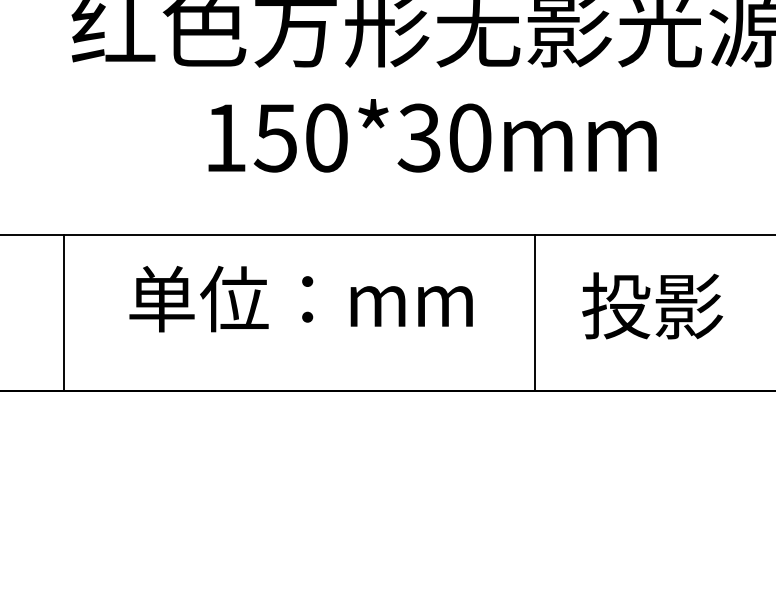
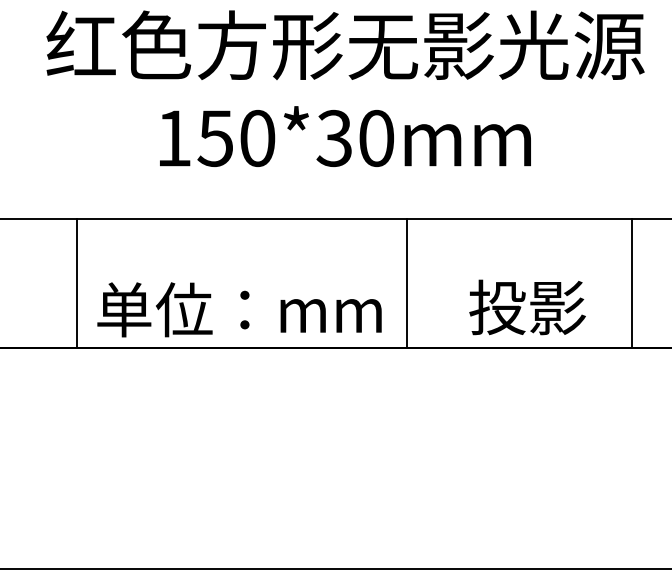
text: (301, 298) -> (239, 309), moved
text: (652, 305) -> (527, 307), moved
line: (64, 313) -> (77, 283), moved
line: (535, 313) -> (407, 283), moved

